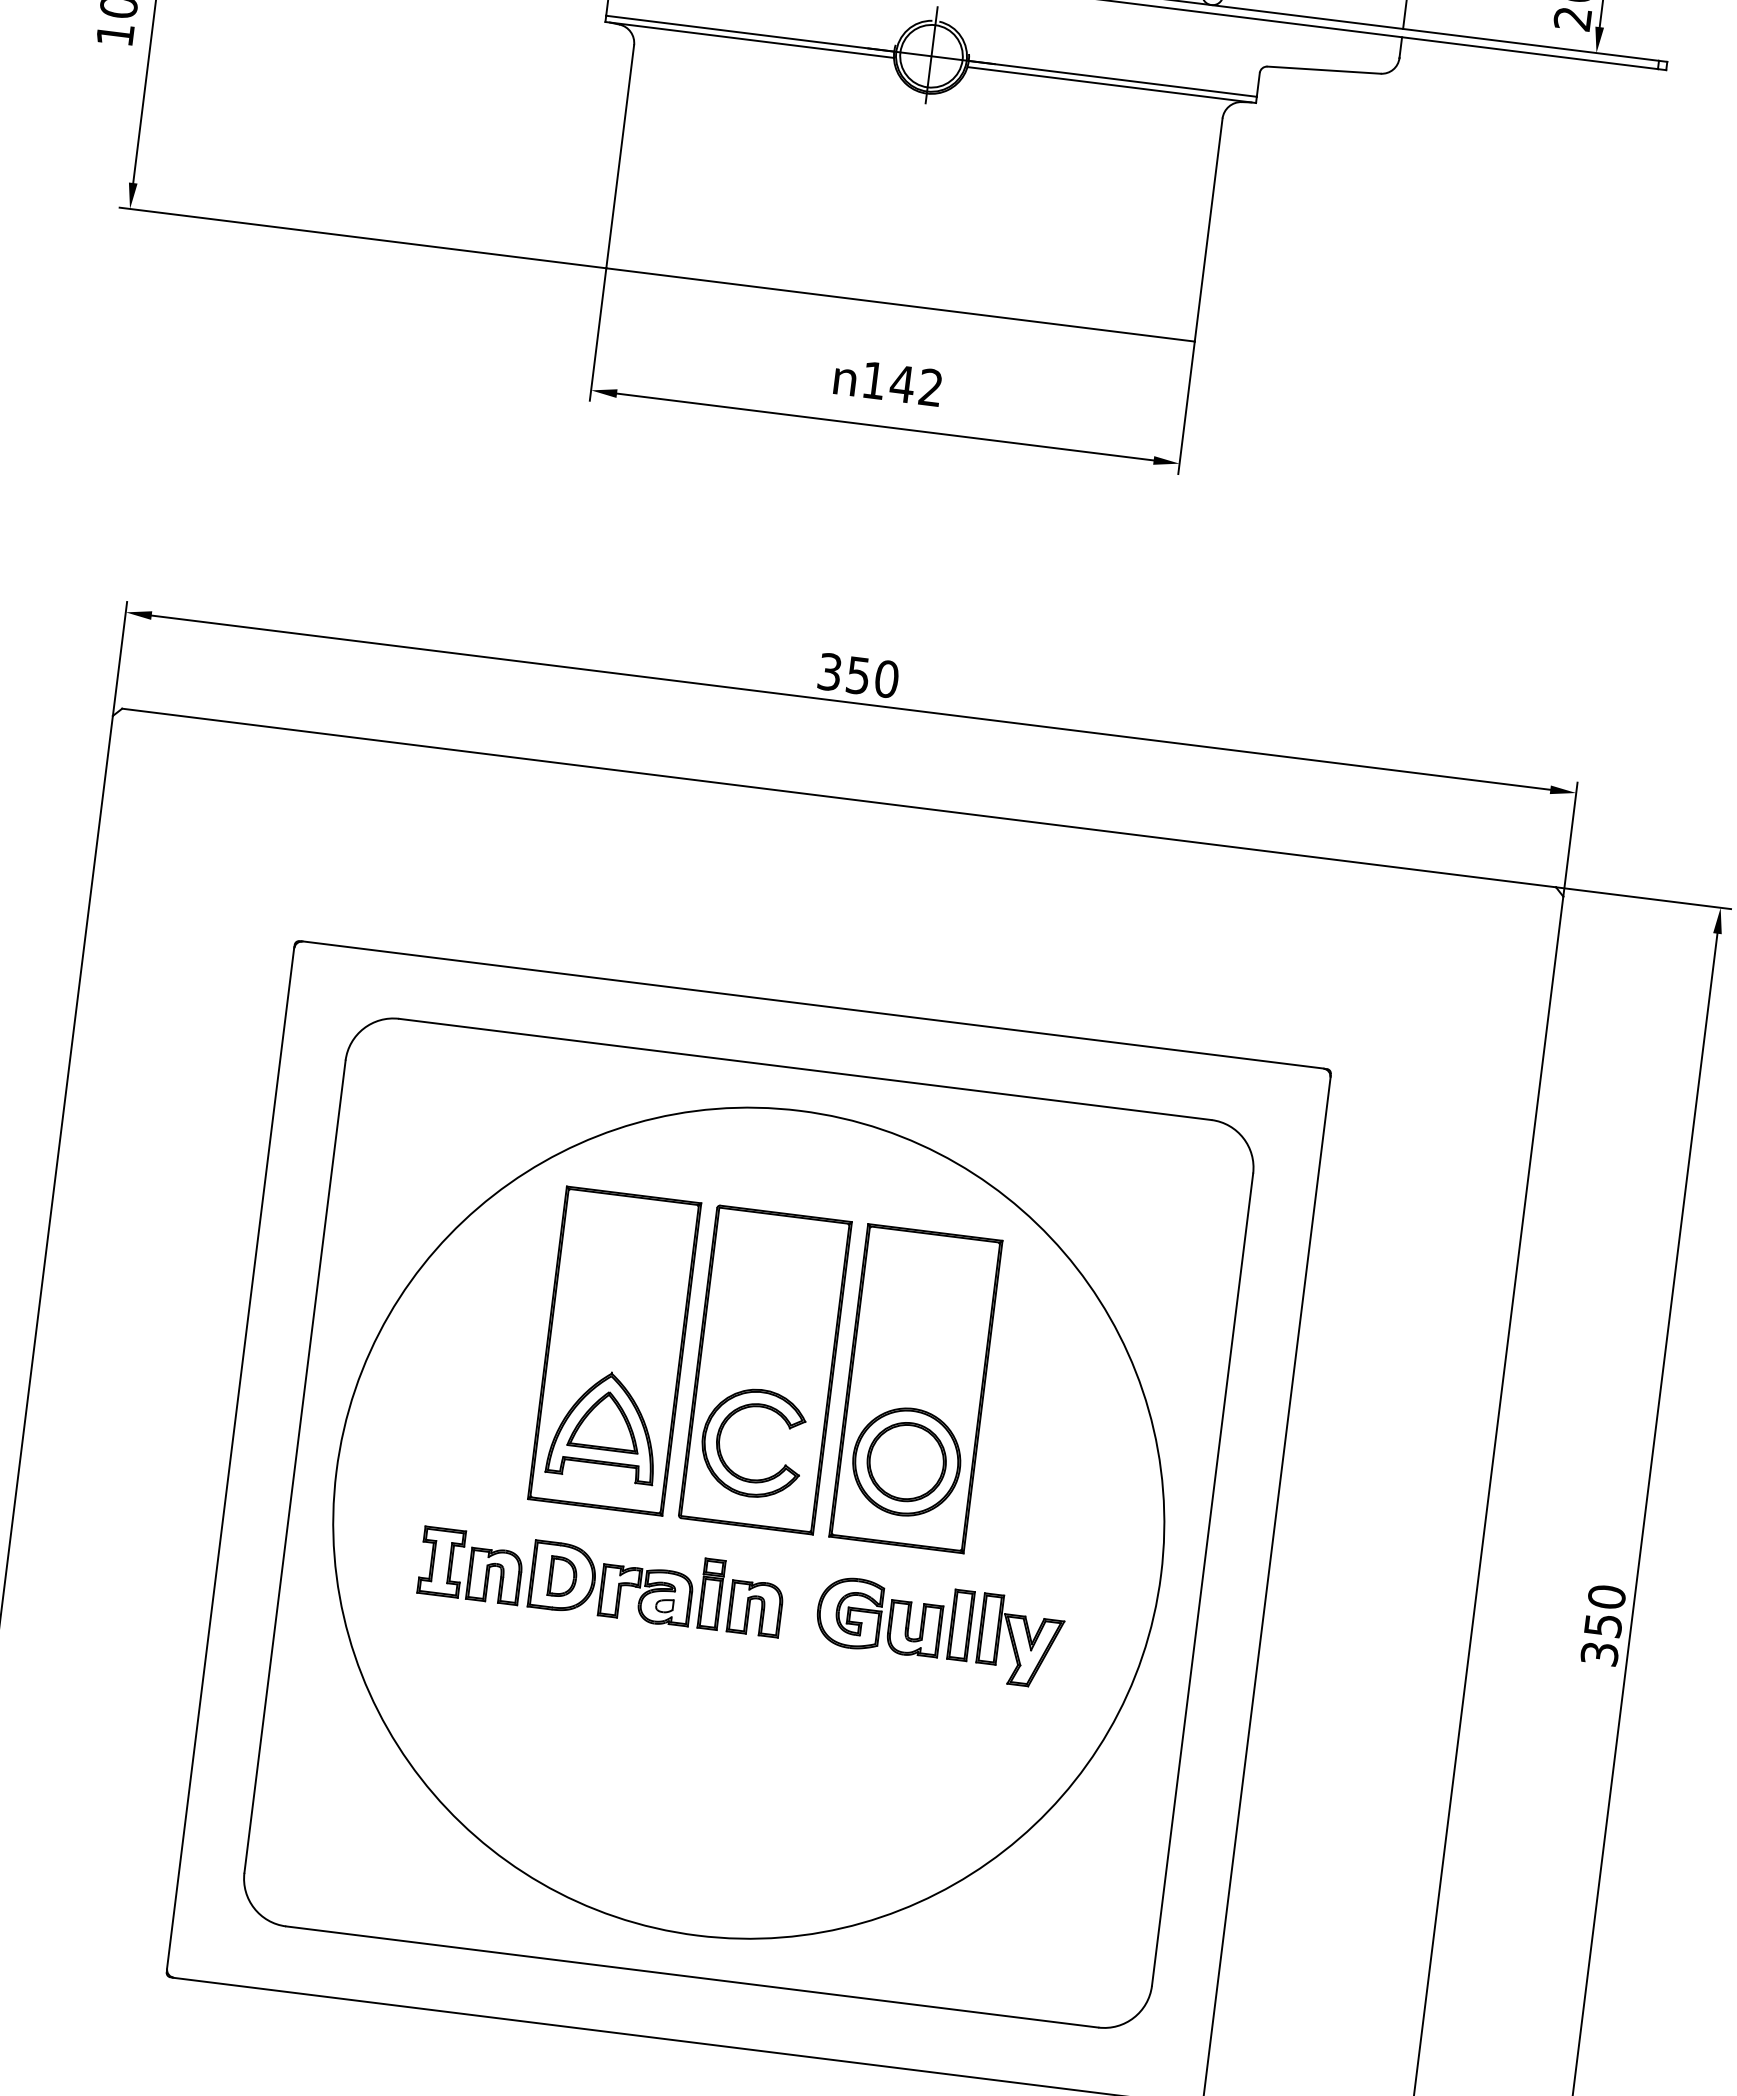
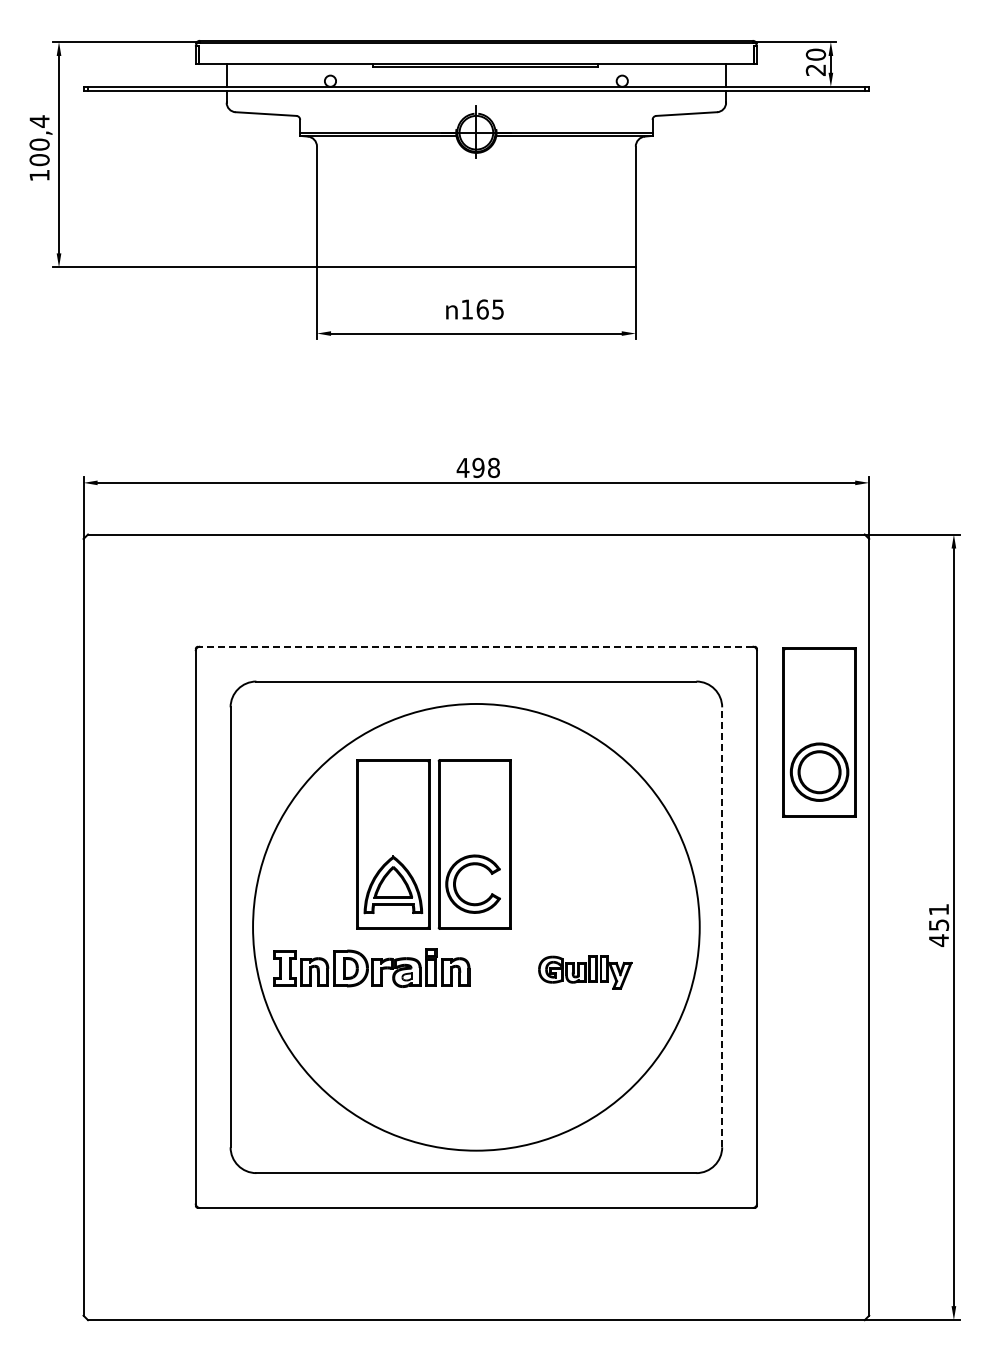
text: (915, 385) -> (489, 309), 142 -> 165
text: (858, 674) -> (478, 467), 350 -> 498
line: (811, 1004) -> (475, 646), solid -> dashed
part: (915, 1388) -> (819, 732), moved
part: (601, 1580) -> (371, 967), moved
line: (1203, 1580) -> (722, 927), solid -> dashed
text: (1602, 1626) -> (938, 925), 350 -> 451
part: (939, 1631) -> (585, 972), size x0.7

